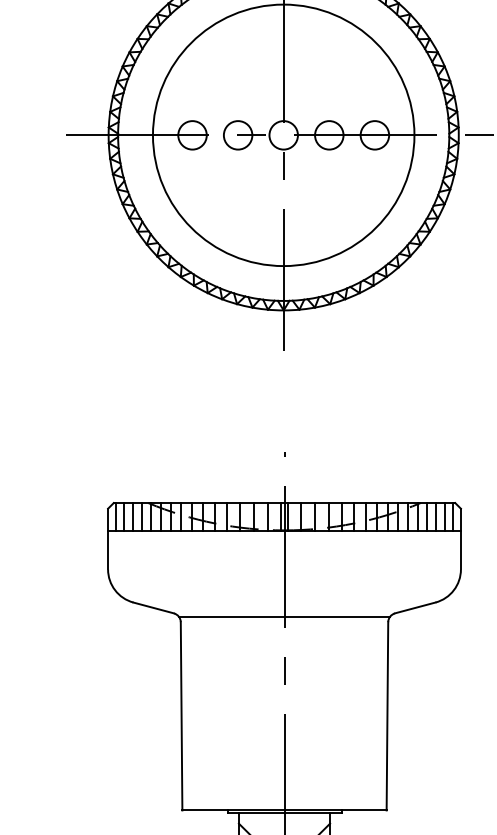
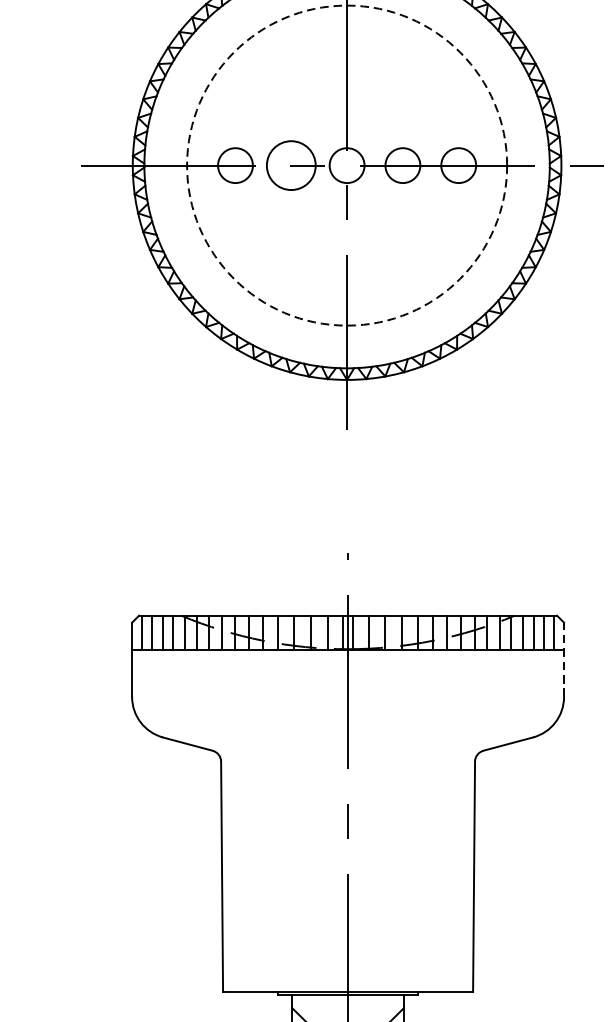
circle: (237, 135) -> (290, 165), size x1.4
circle: (283, 135) -> (346, 165), solid -> dashed
line: (460, 538) -> (563, 659), solid -> dashed
line: (284, 616) -> (348, 754), removed

